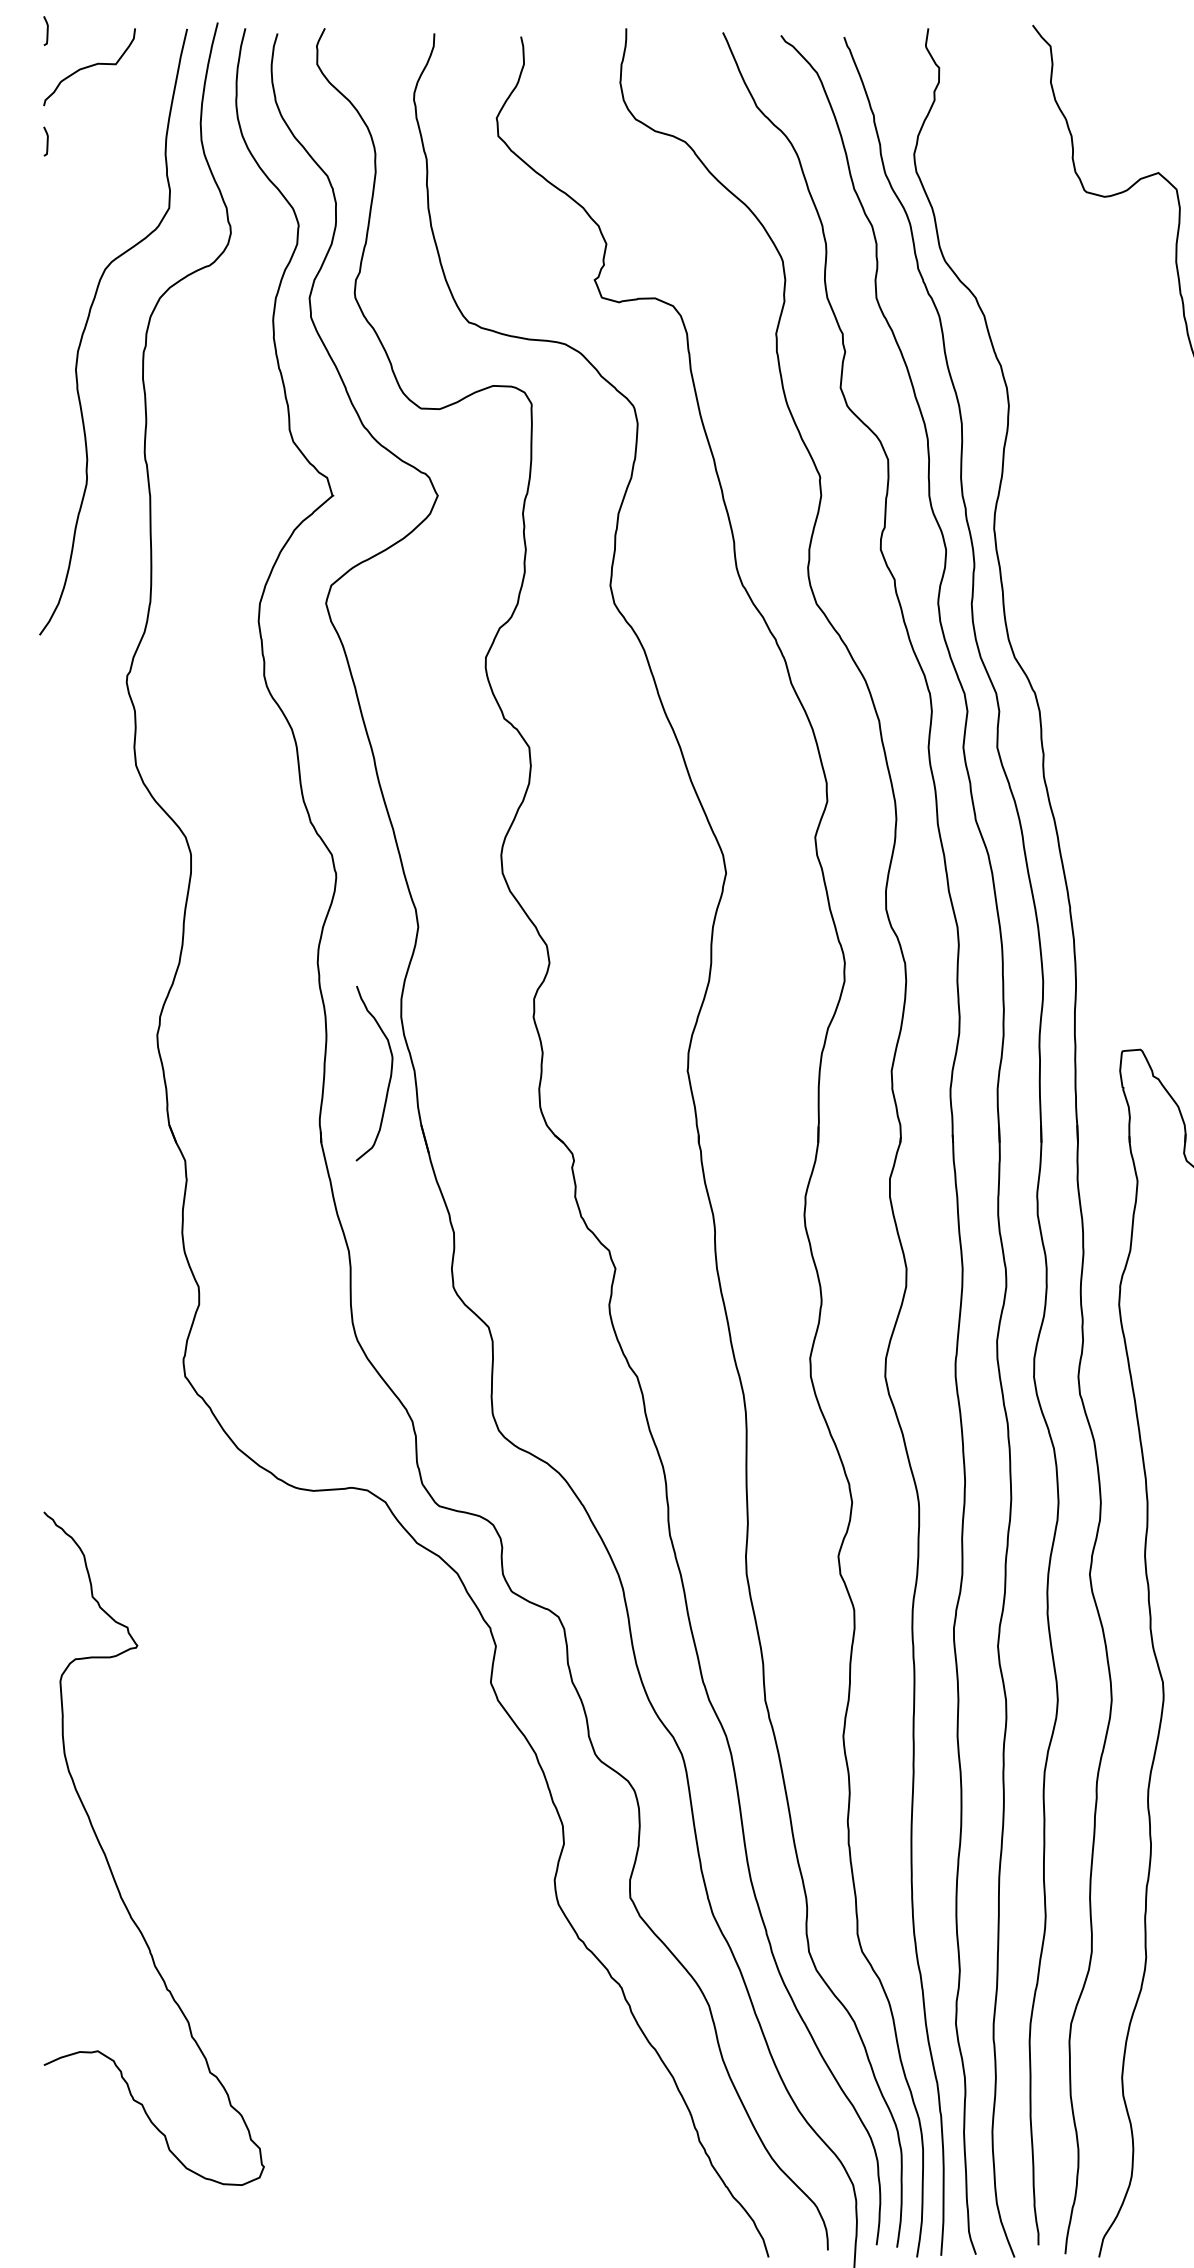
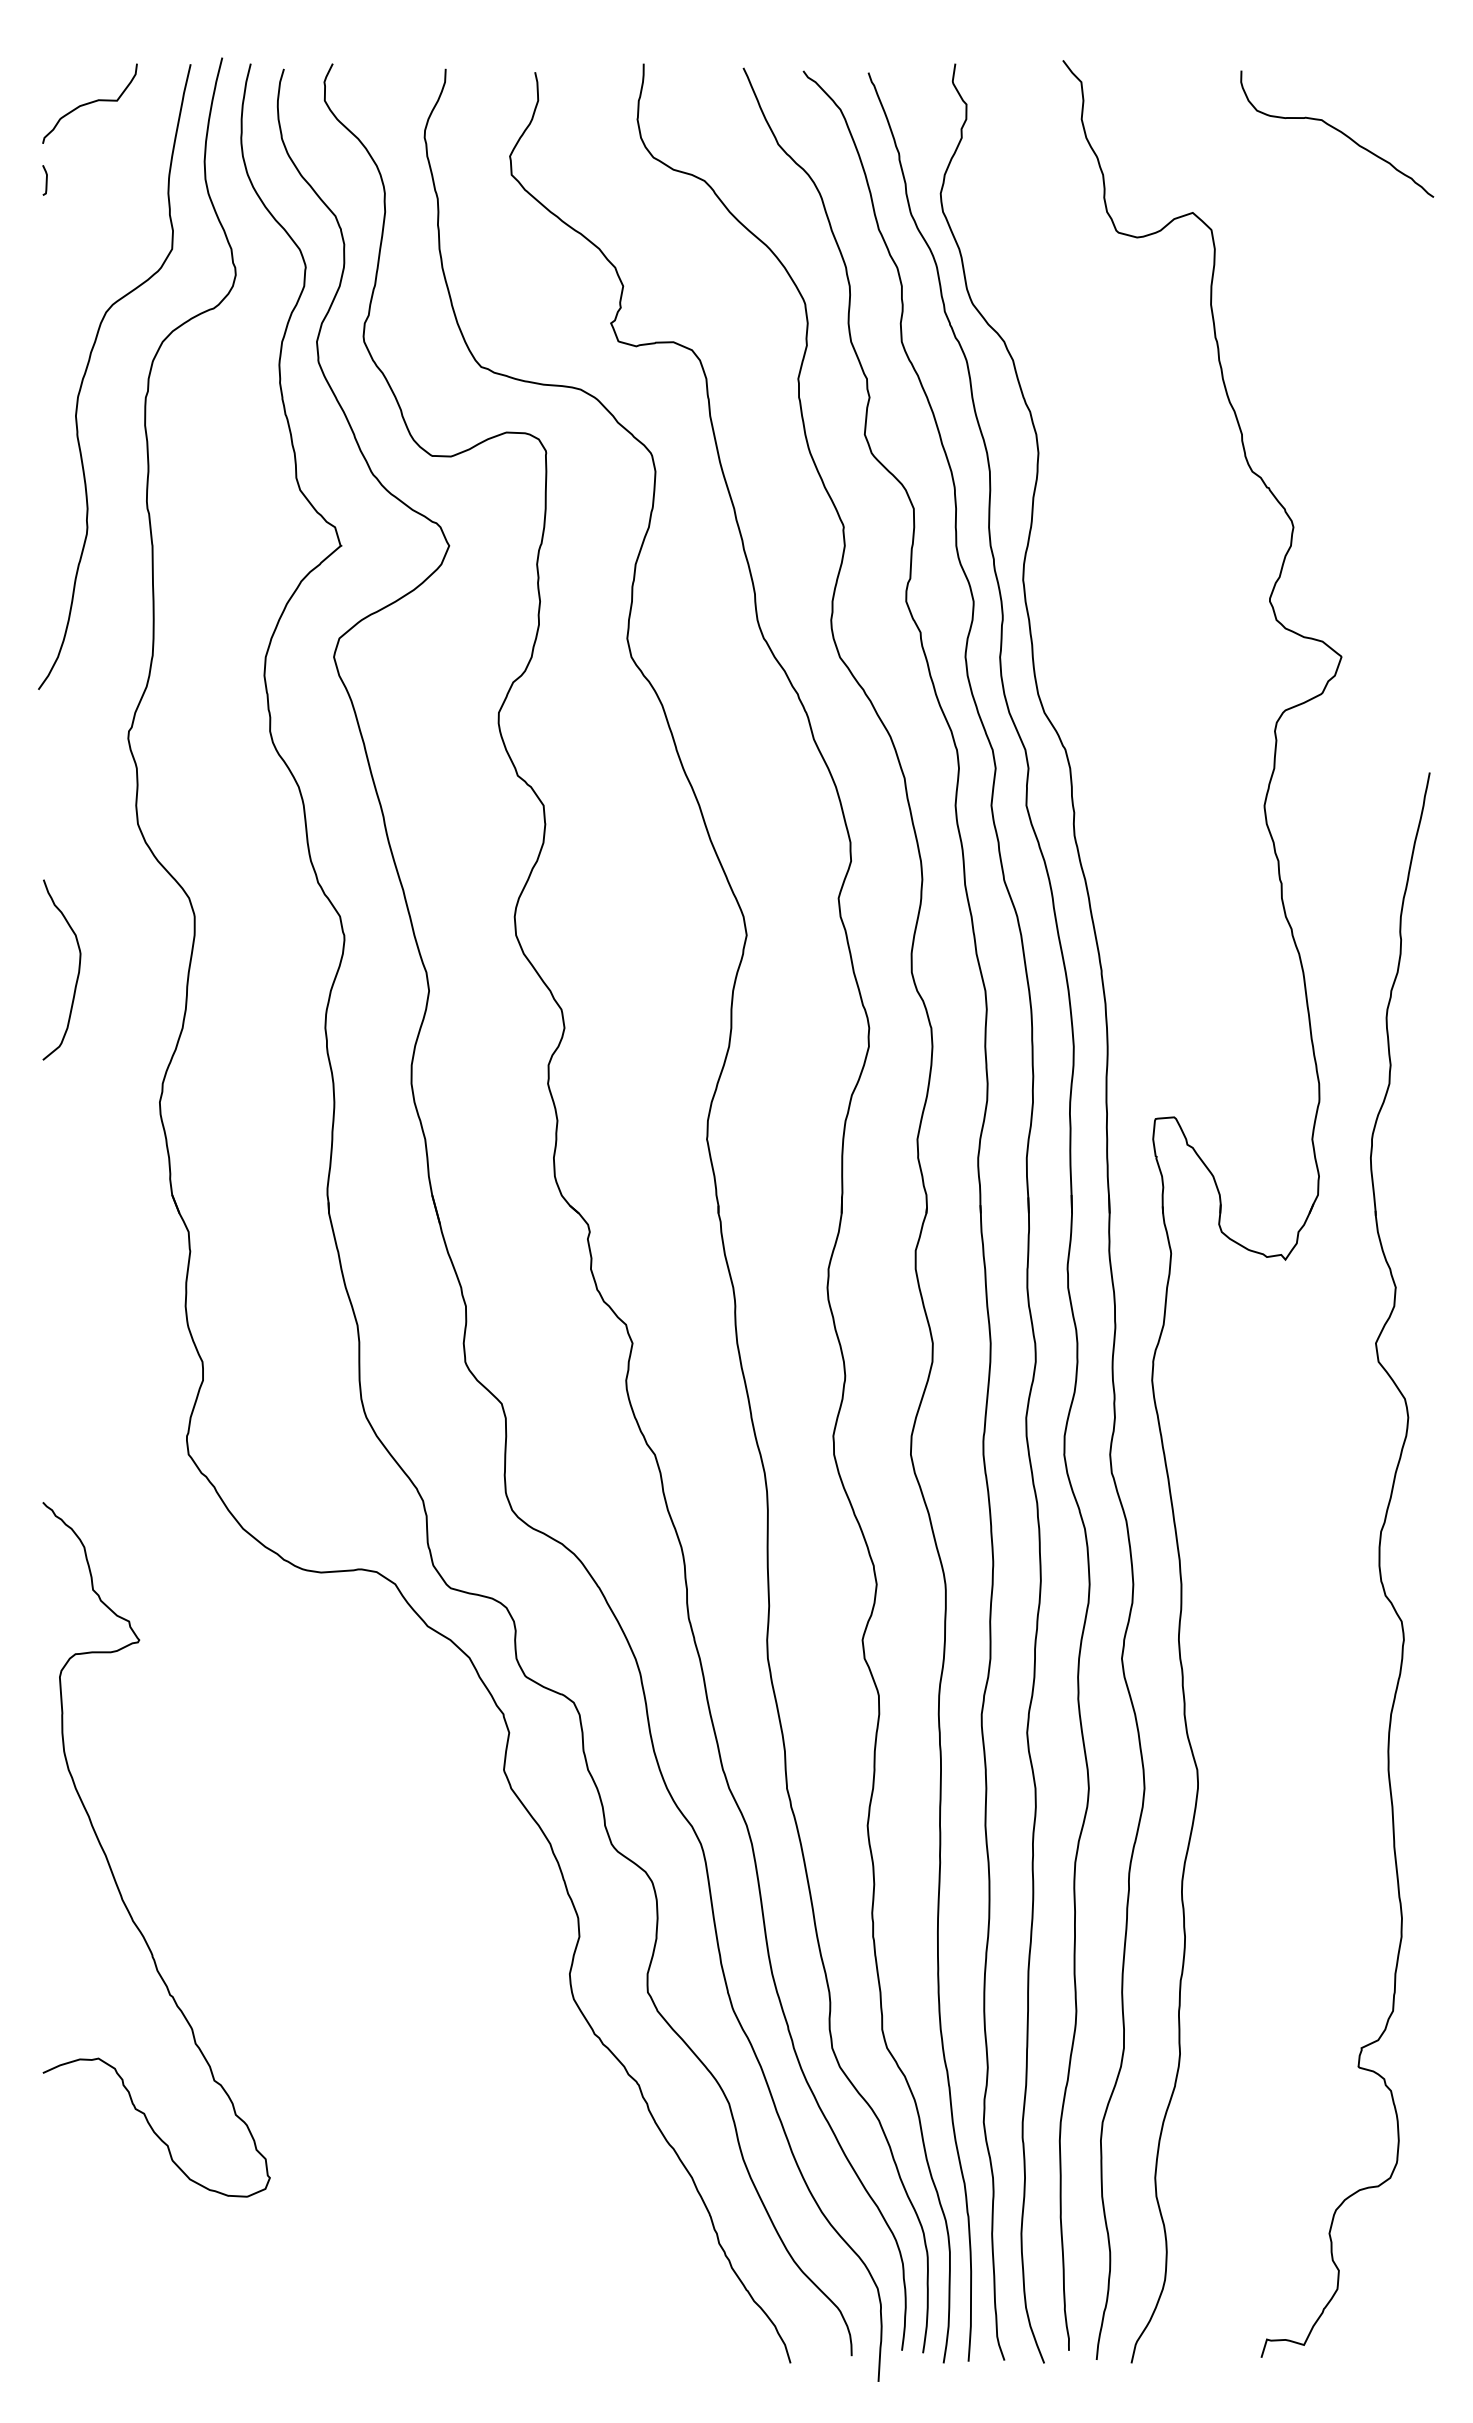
curve: (46, 31) -> (45, 66), removed
curve: (389, 1076) -> (77, 973), moved
curve: (110, 1865) -> (111, 1867), moved

